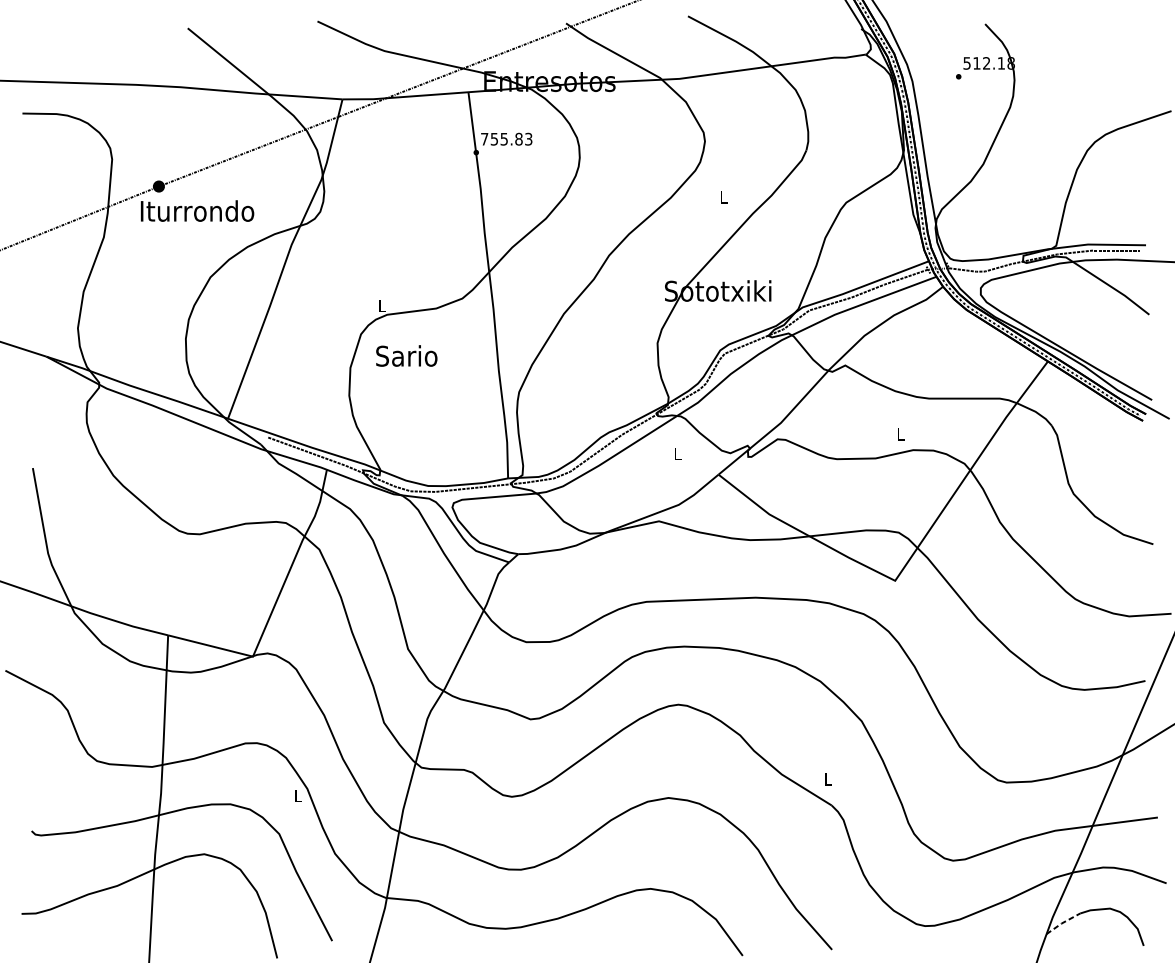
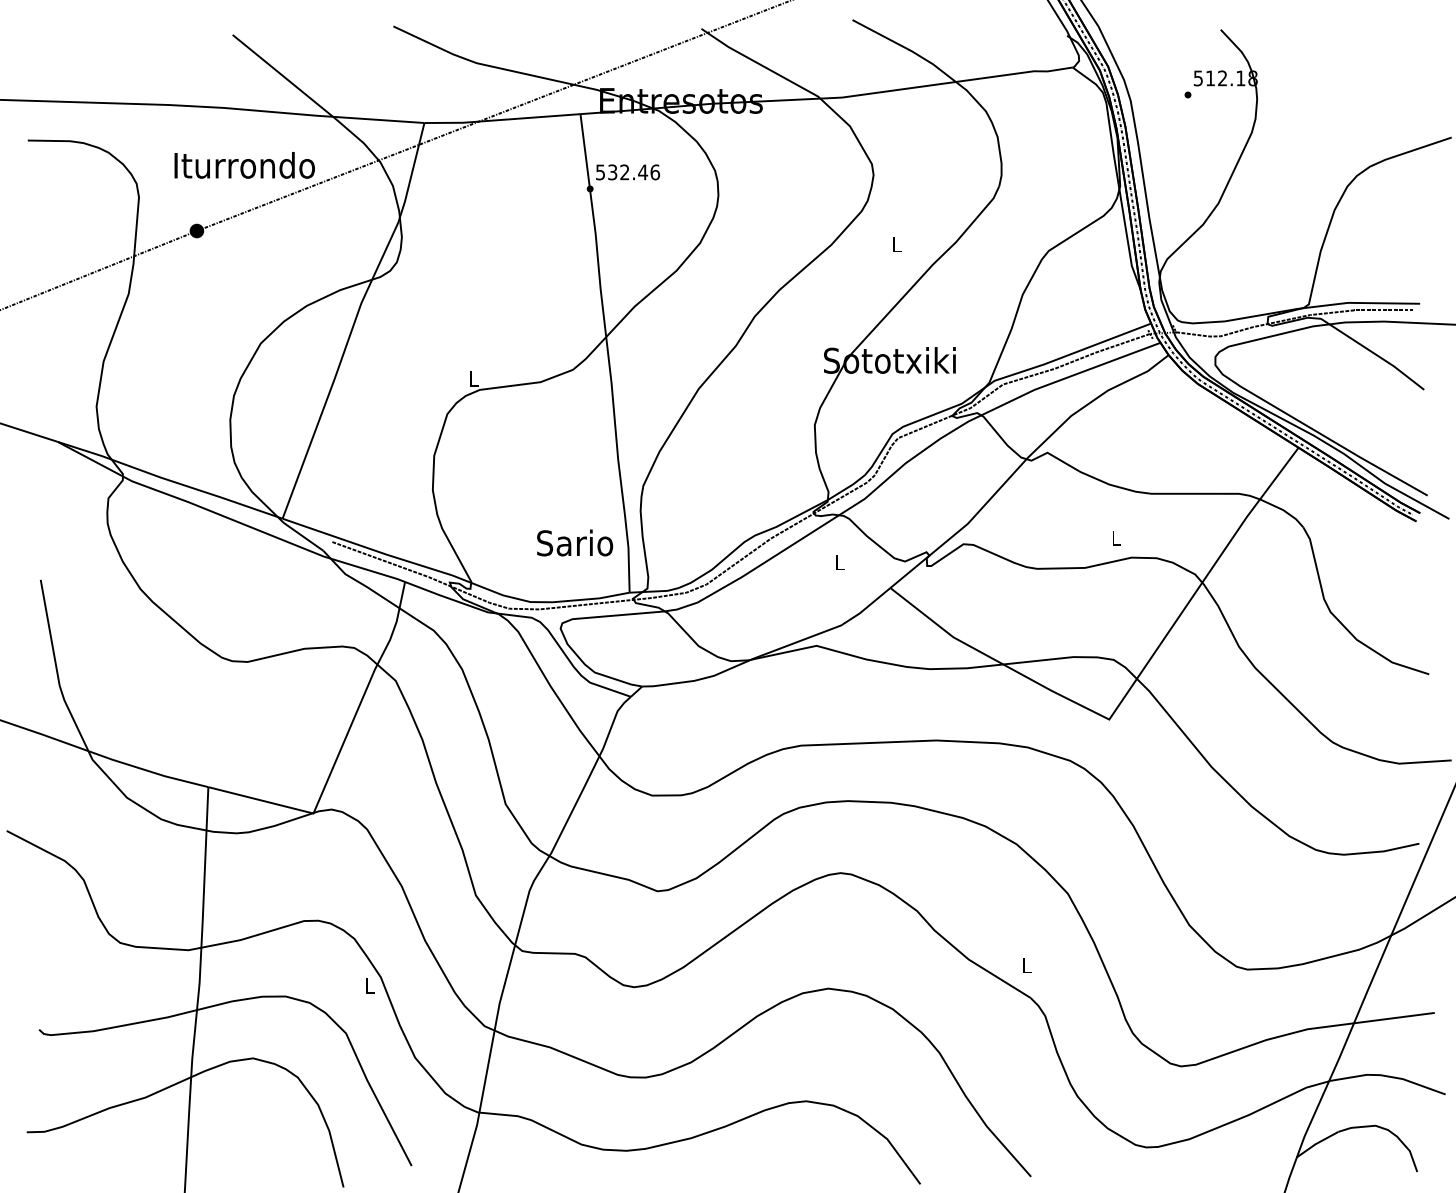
text: (507, 139) -> (628, 172), 755.83 -> 532.46
text: (197, 211) -> (244, 165), moved
text: (407, 355) -> (575, 542), moved
line: (1062, 922) -> (1316, 1143), dashed -> solid

